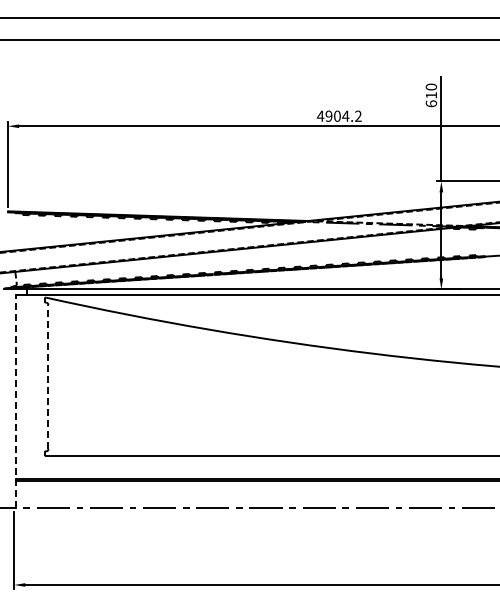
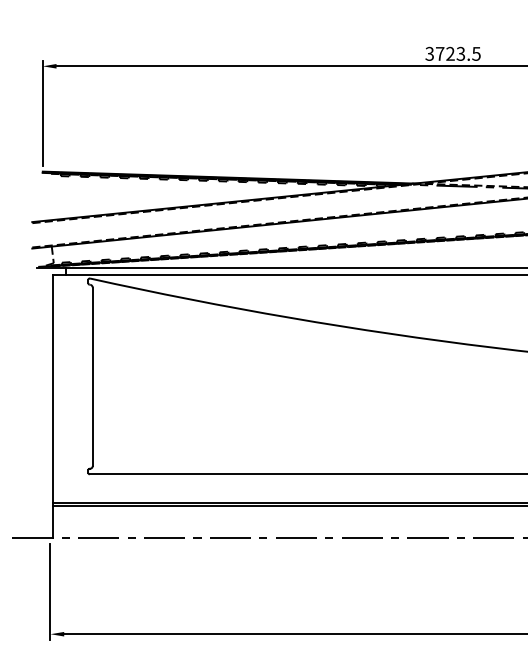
text: (338, 115) -> (451, 52), 4904.2 -> 3723.5
line: (48, 376) -> (92, 376), dashed -> solid
line: (16, 400) -> (53, 405), dashed -> solid

